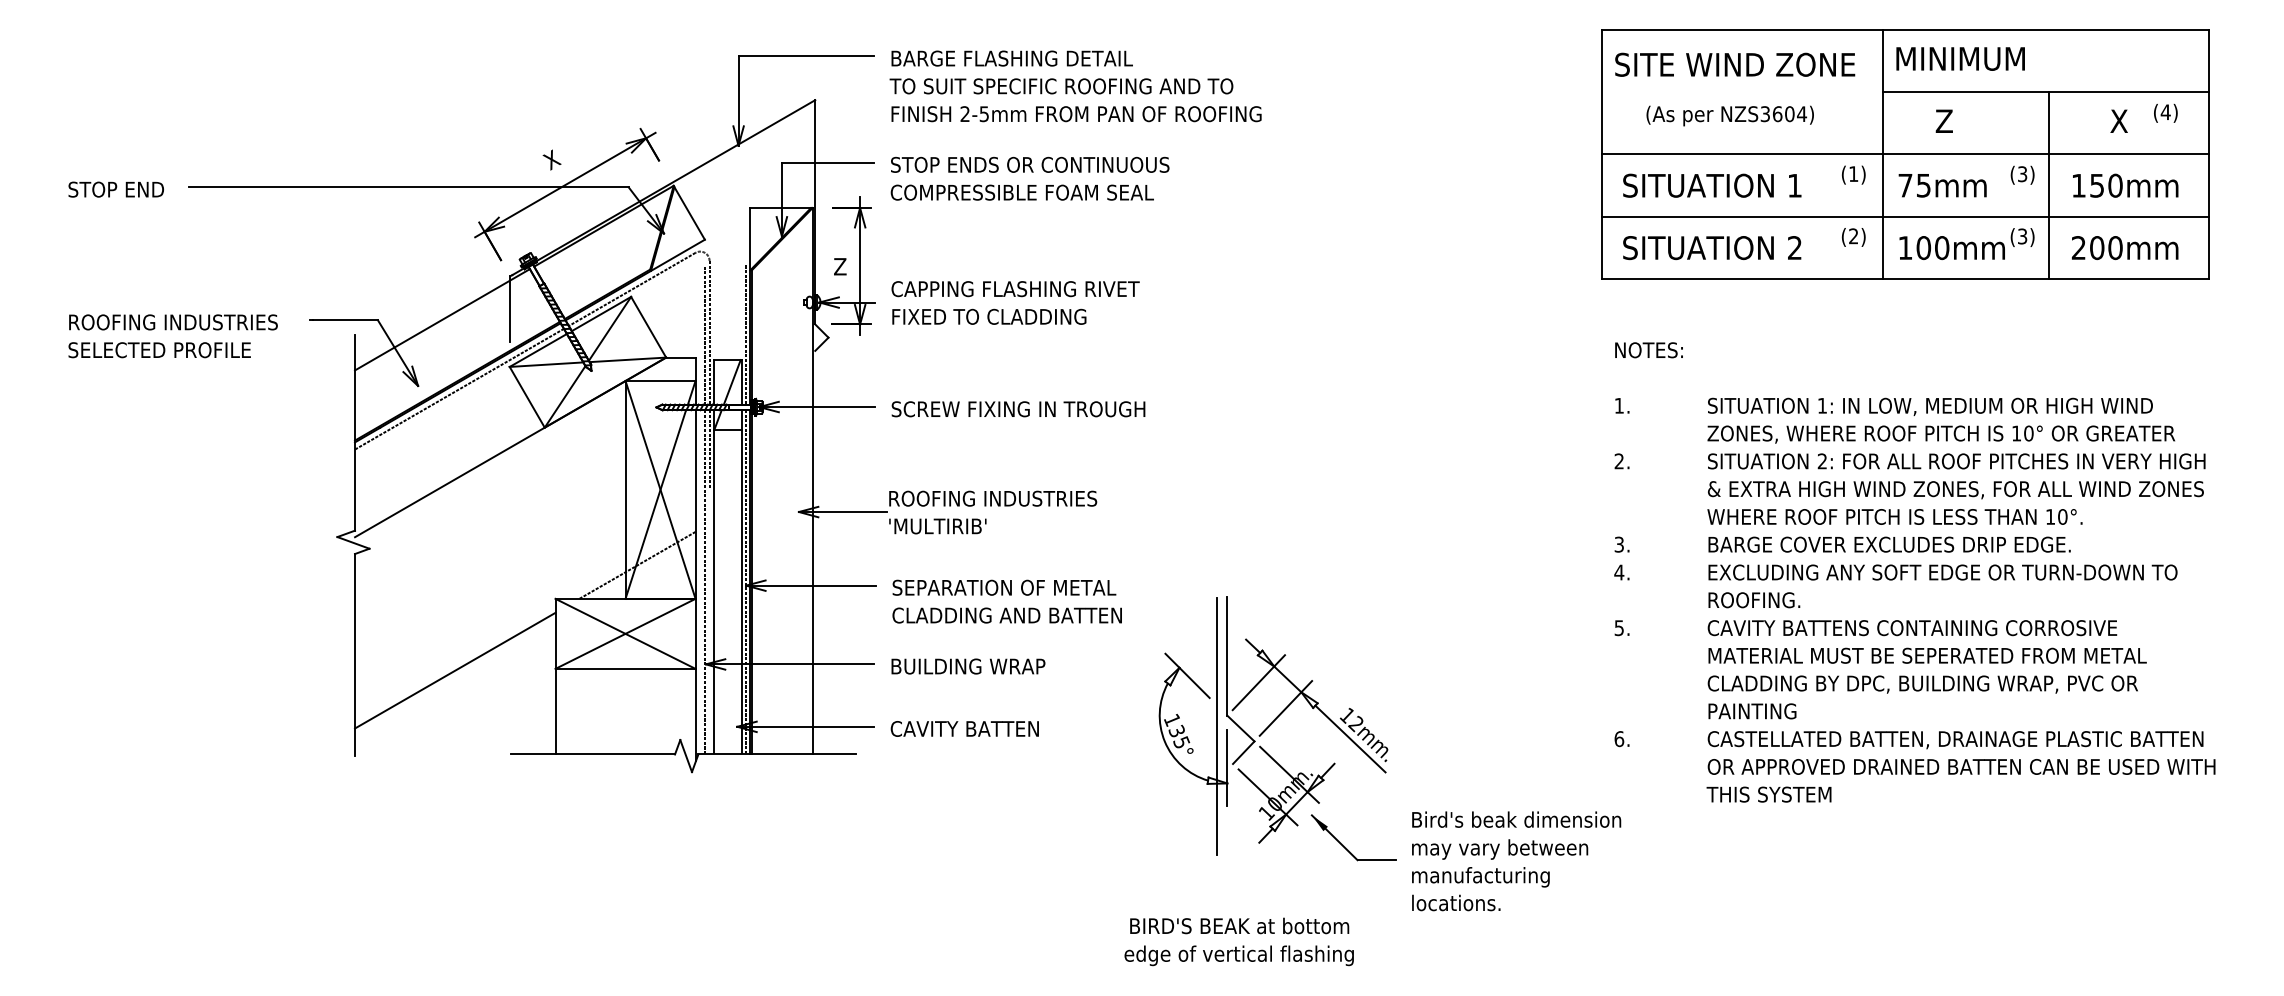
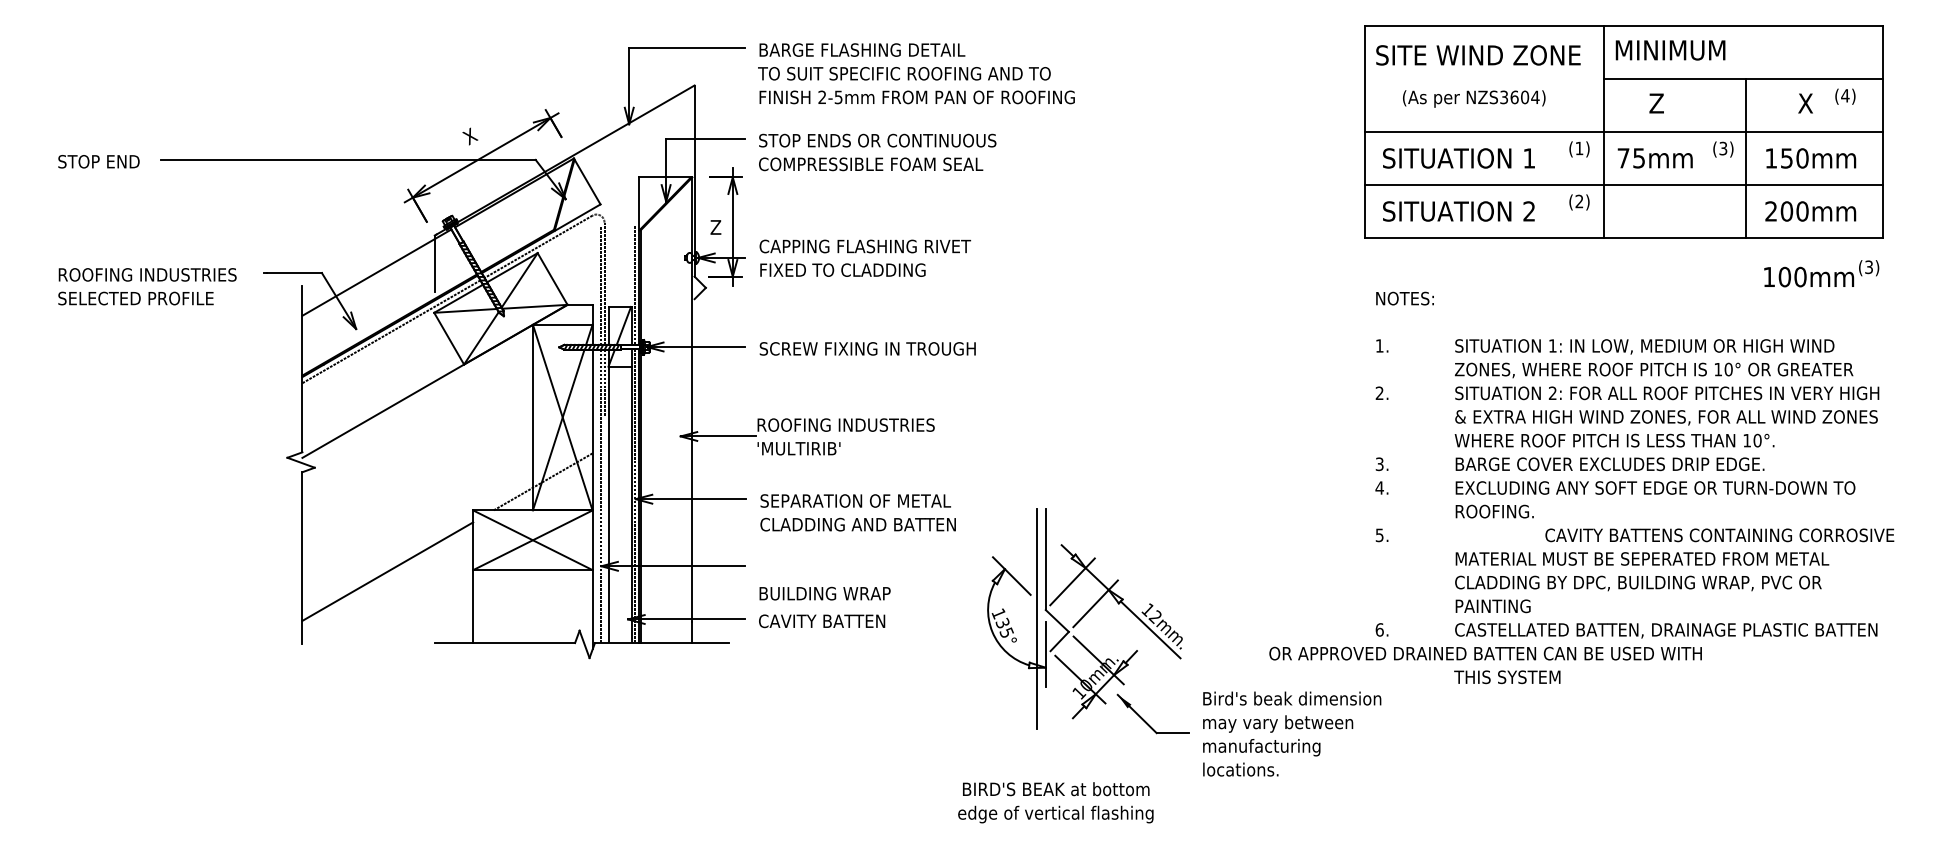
text: (1966, 243) -> (1821, 273), moved
text: (1912, 628) -> (1719, 535), moved
text: (968, 666) -> (825, 593), moved
text: (1961, 766) -> (1485, 653), moved

